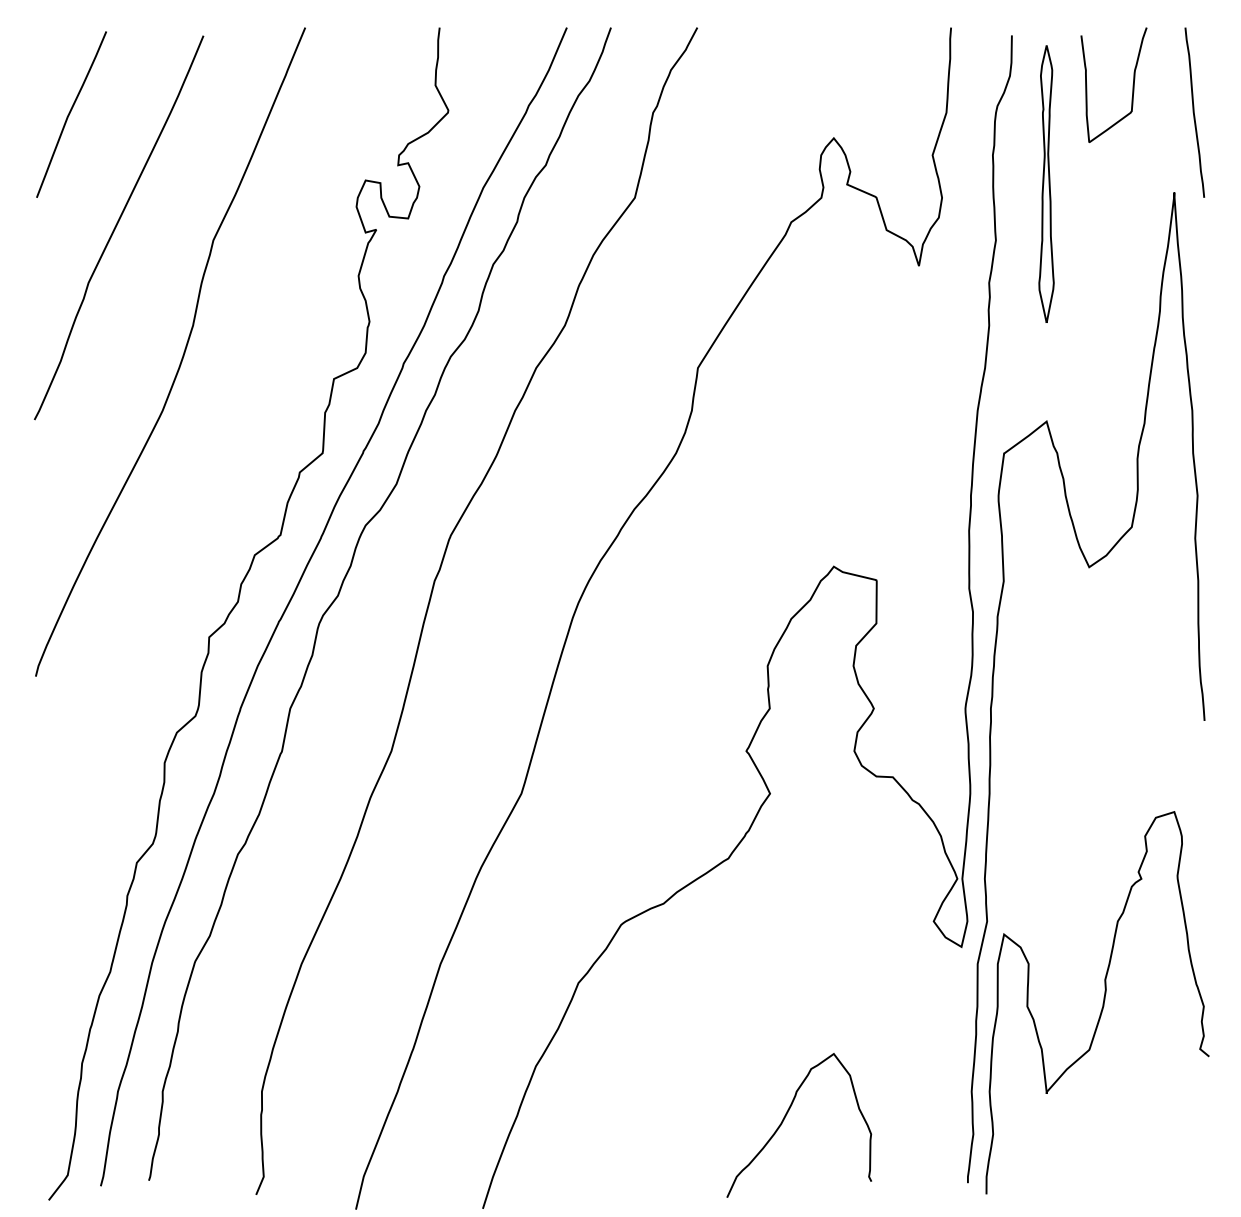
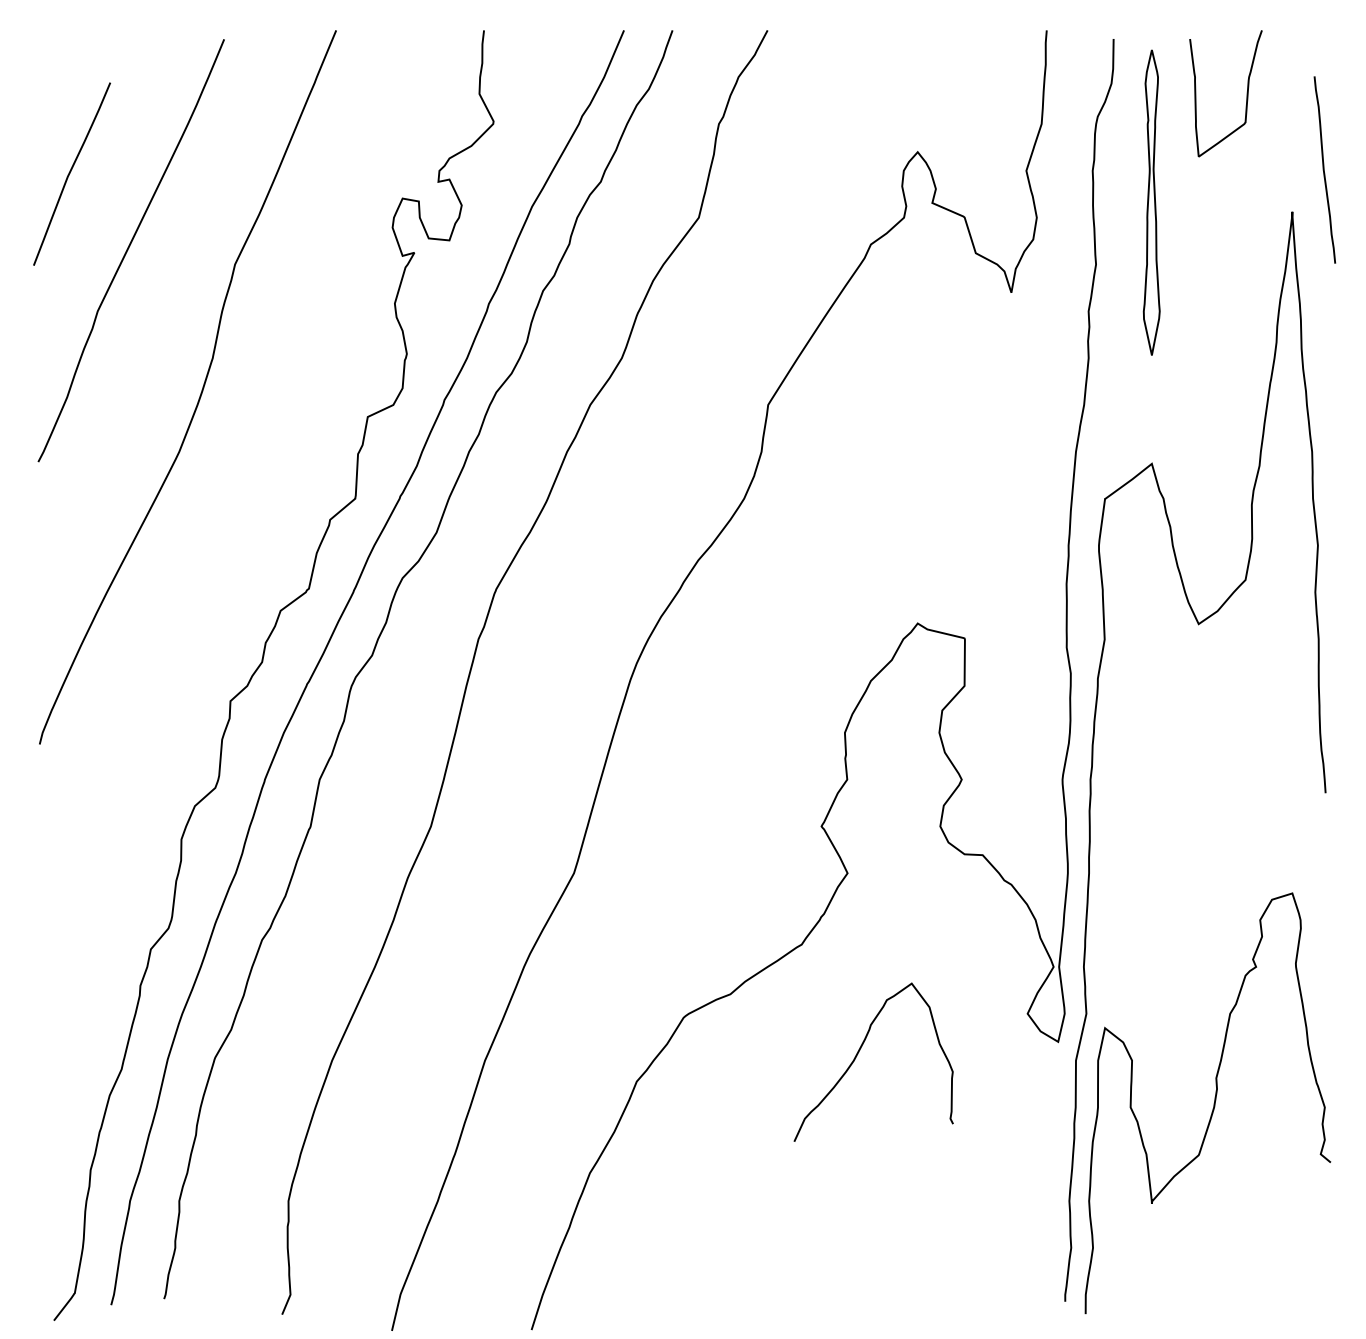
curve: (1194, 112) -> (1324, 169), moved
curve: (70, 114) -> (70, 173), moved
curve: (785, 1118) -> (858, 1054), moved

